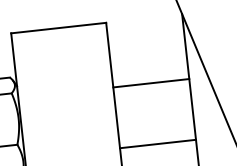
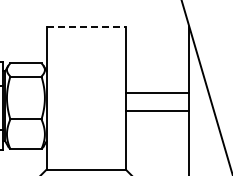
line: (58, 27) -> (86, 26), solid -> dashed
line: (151, 82) -> (157, 92), moved
line: (157, 143) -> (157, 110), moved

